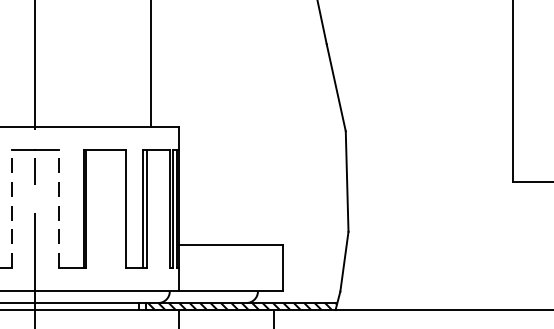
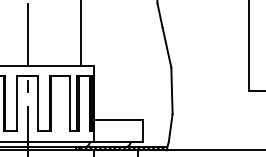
line: (11, 208) -> (16, 103), dashed -> solid
line: (58, 208) -> (38, 103), dashed -> solid

